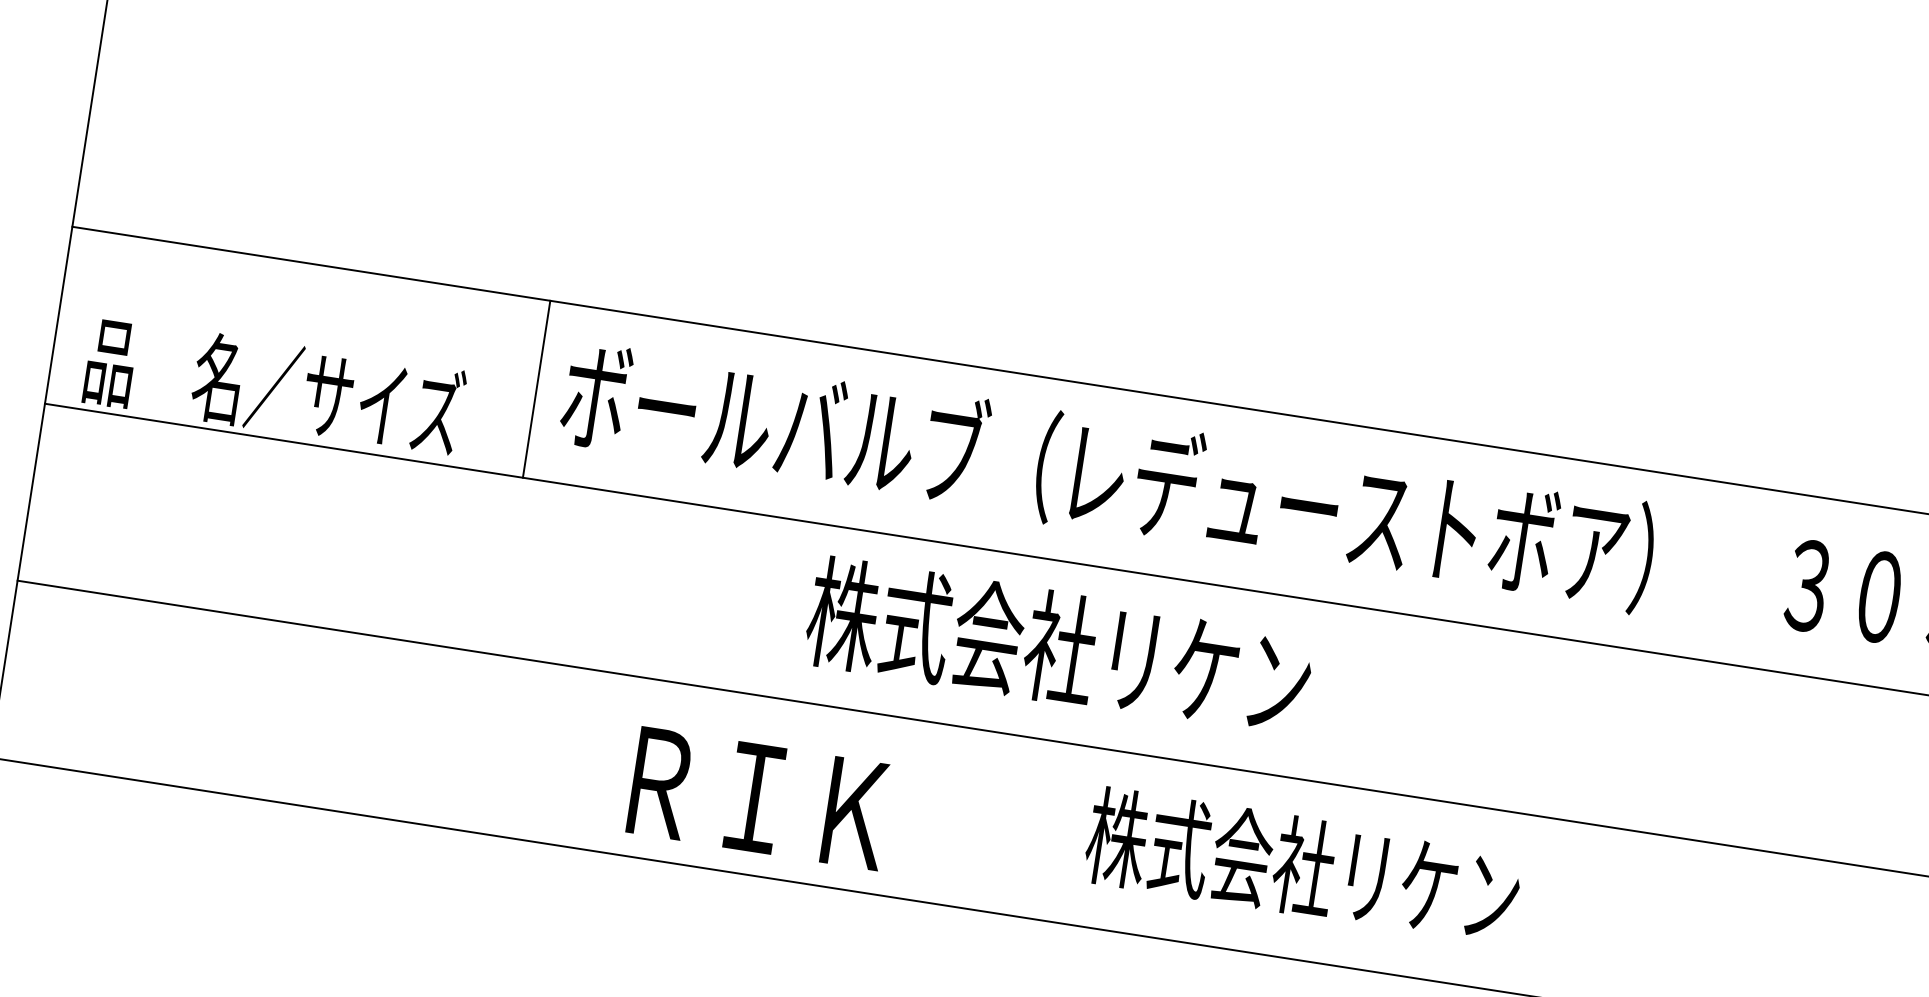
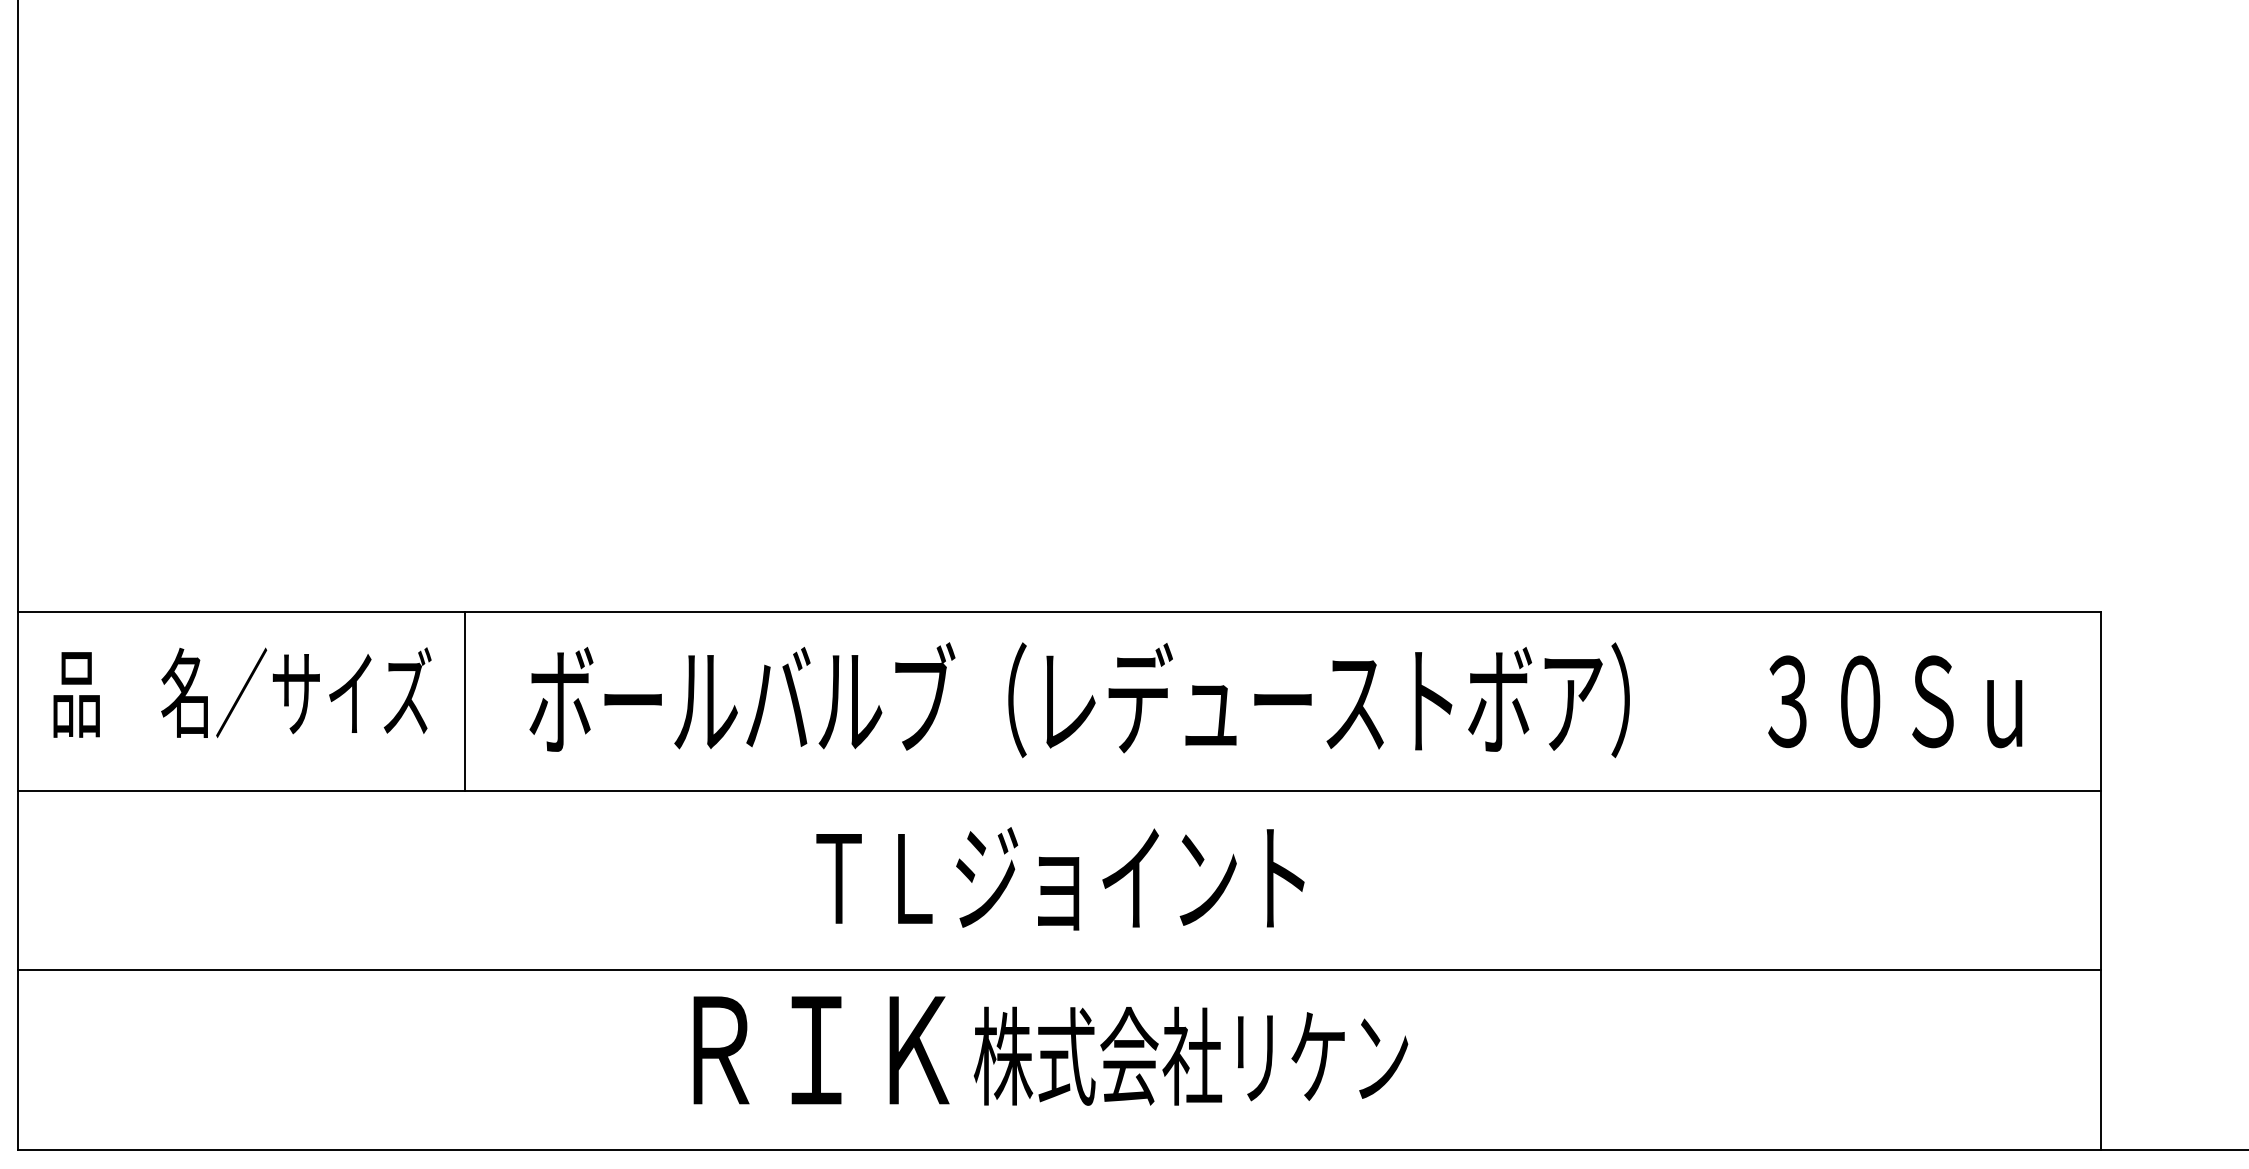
text: (274, 386) -> (242, 692), moved
line: (536, 388) -> (465, 701), moved
text: (1059, 647) -> (1057, 877), 株式会社リケン -> ＴＬジョイント
text: (759, 798) -> (821, 1050), moved
text: (1302, 865) -> (1190, 1055), moved

